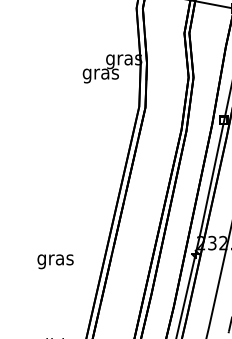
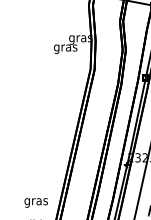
text: (54, 261) -> (35, 202), moved

